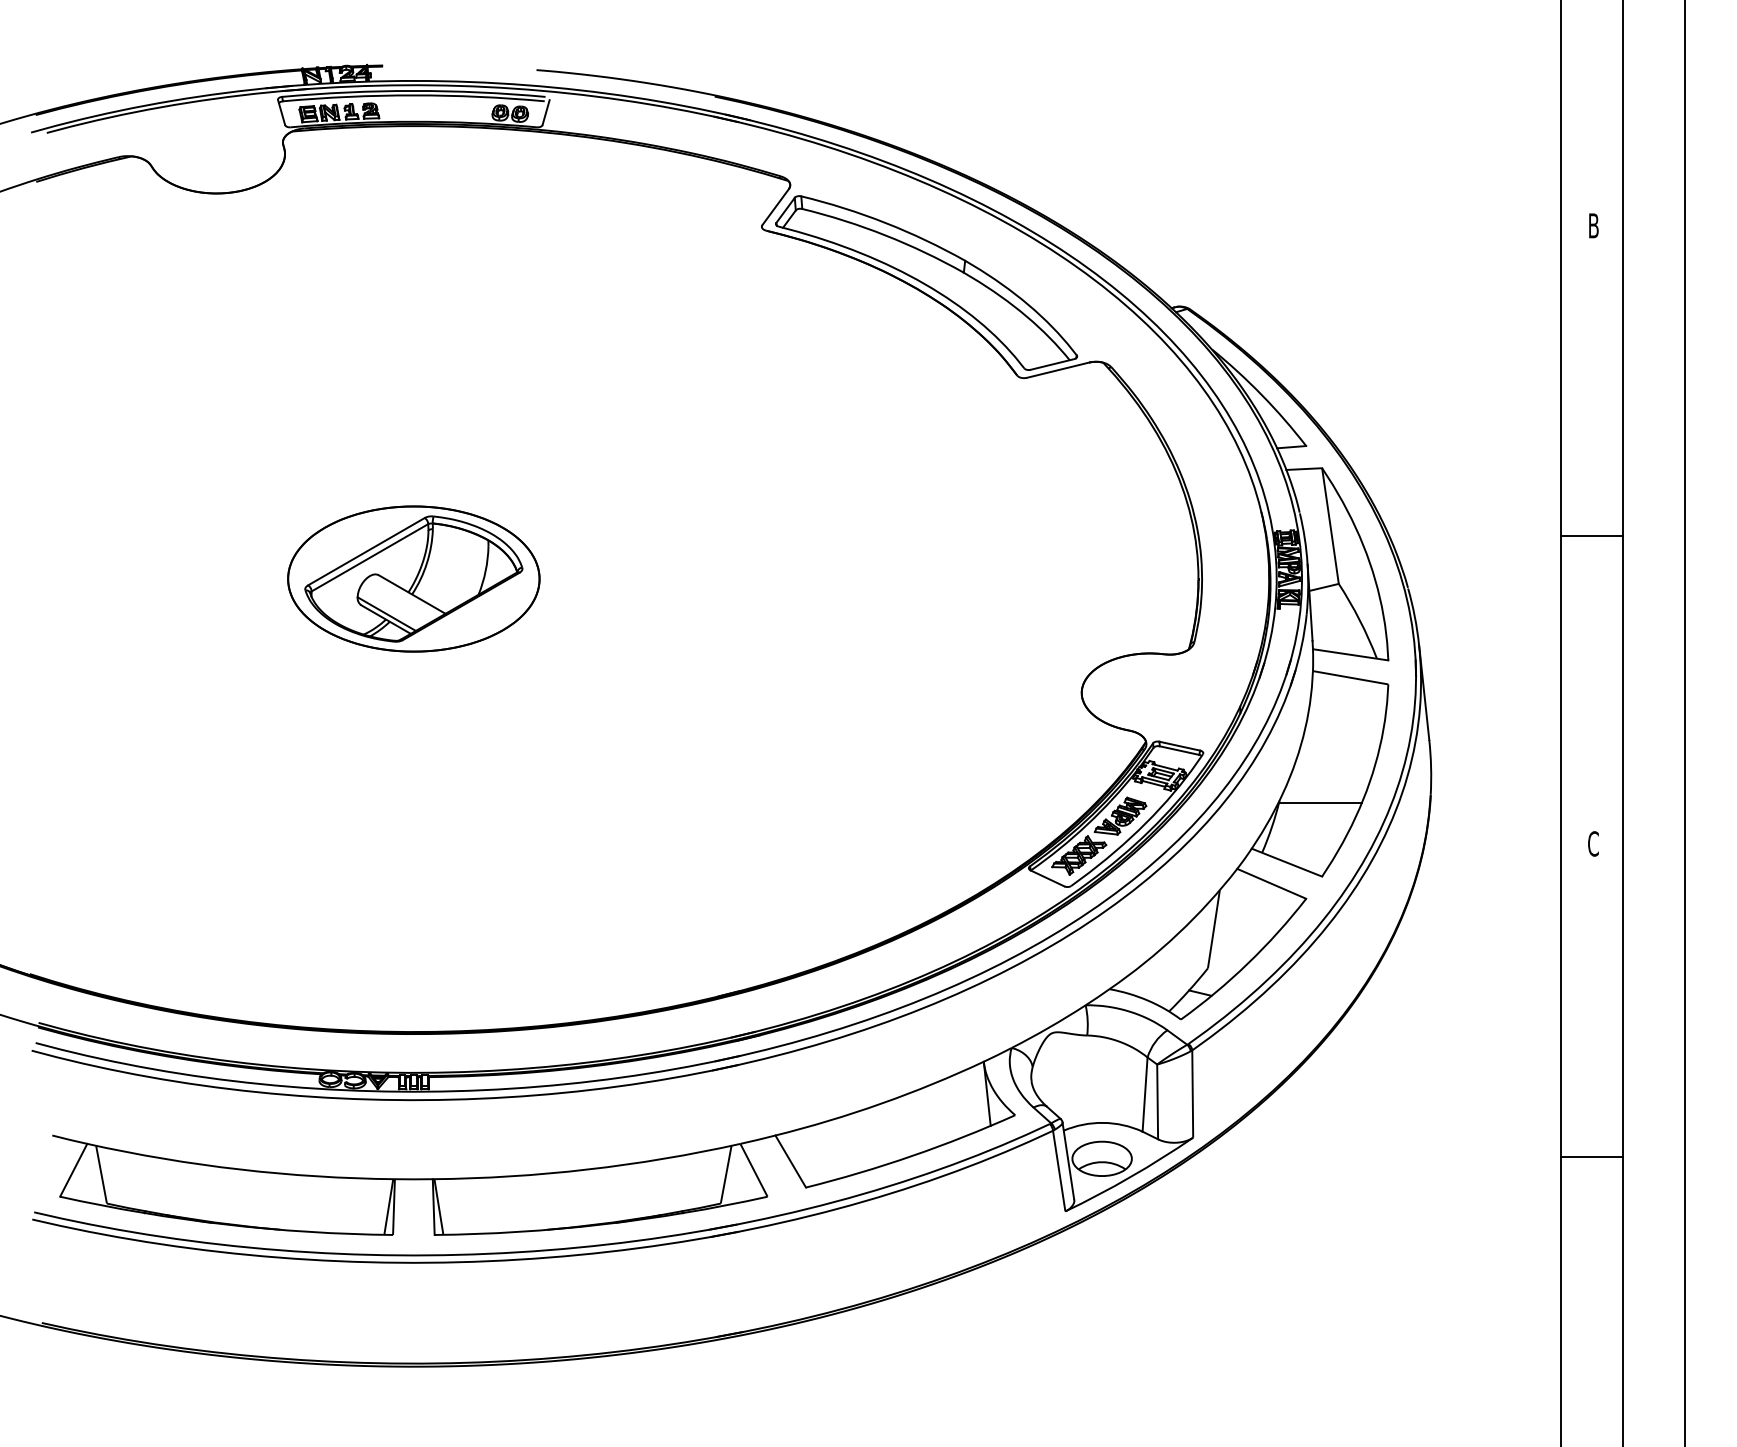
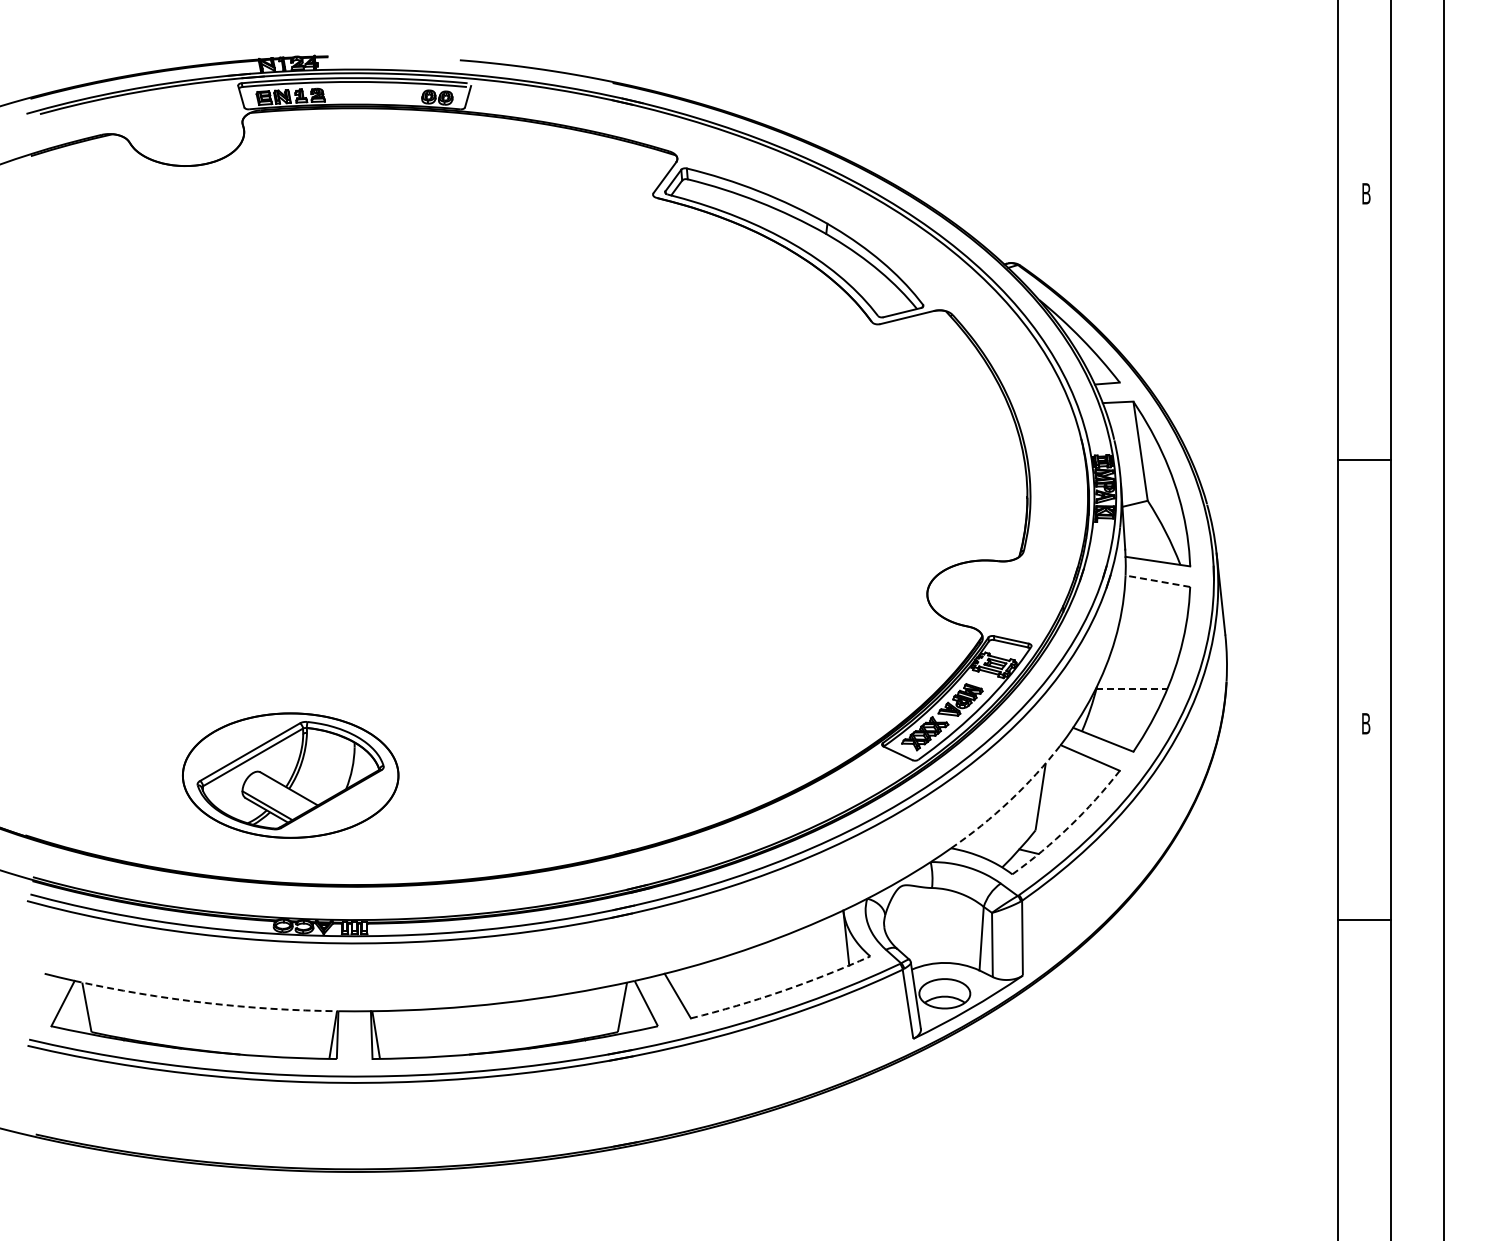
part: (413, 578) -> (290, 775), moved
line: (1350, 678) -> (1157, 581), solid -> dashed
line: (1319, 802) -> (1131, 688), solid -> dashed
text: (1592, 843) -> (1365, 723), C -> B
arc: (1177, 933) -> (1009, 800), solid -> dashed
arc: (1247, 963) -> (1069, 826), solid -> dashed
arc: (911, 1156) -> (781, 991), solid -> dashed
line: (1591, 1157) -> (1364, 920), moved
arc: (239, 1169) -> (205, 1002), solid -> dashed

